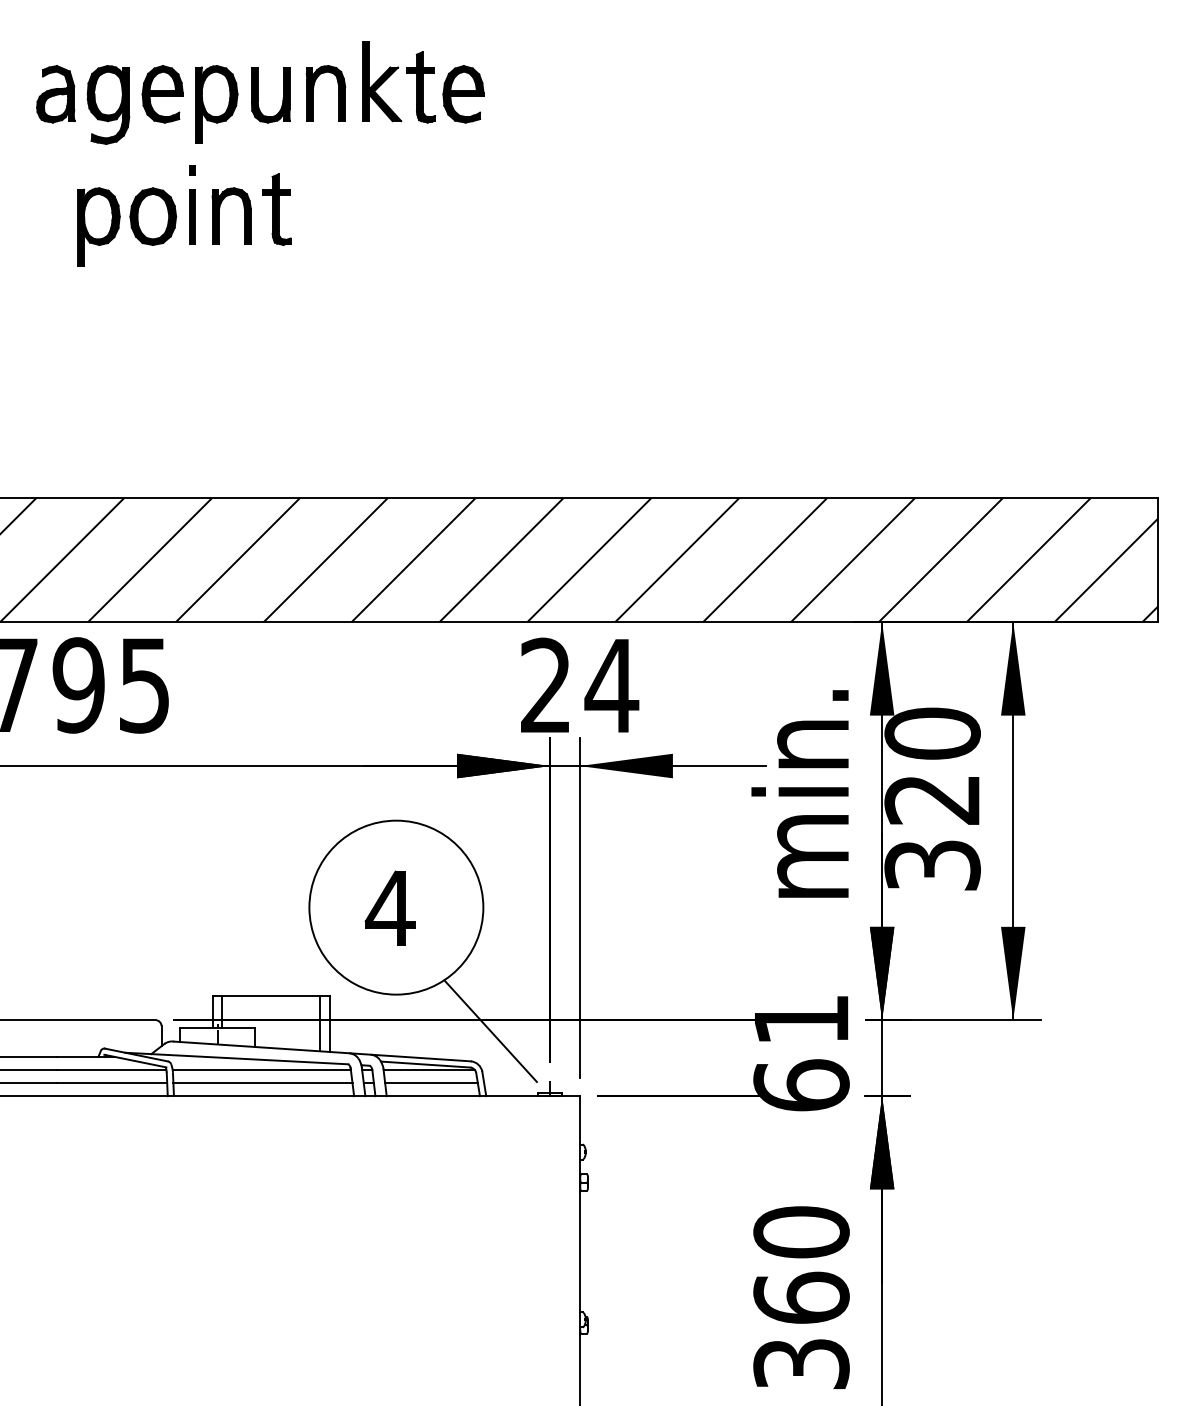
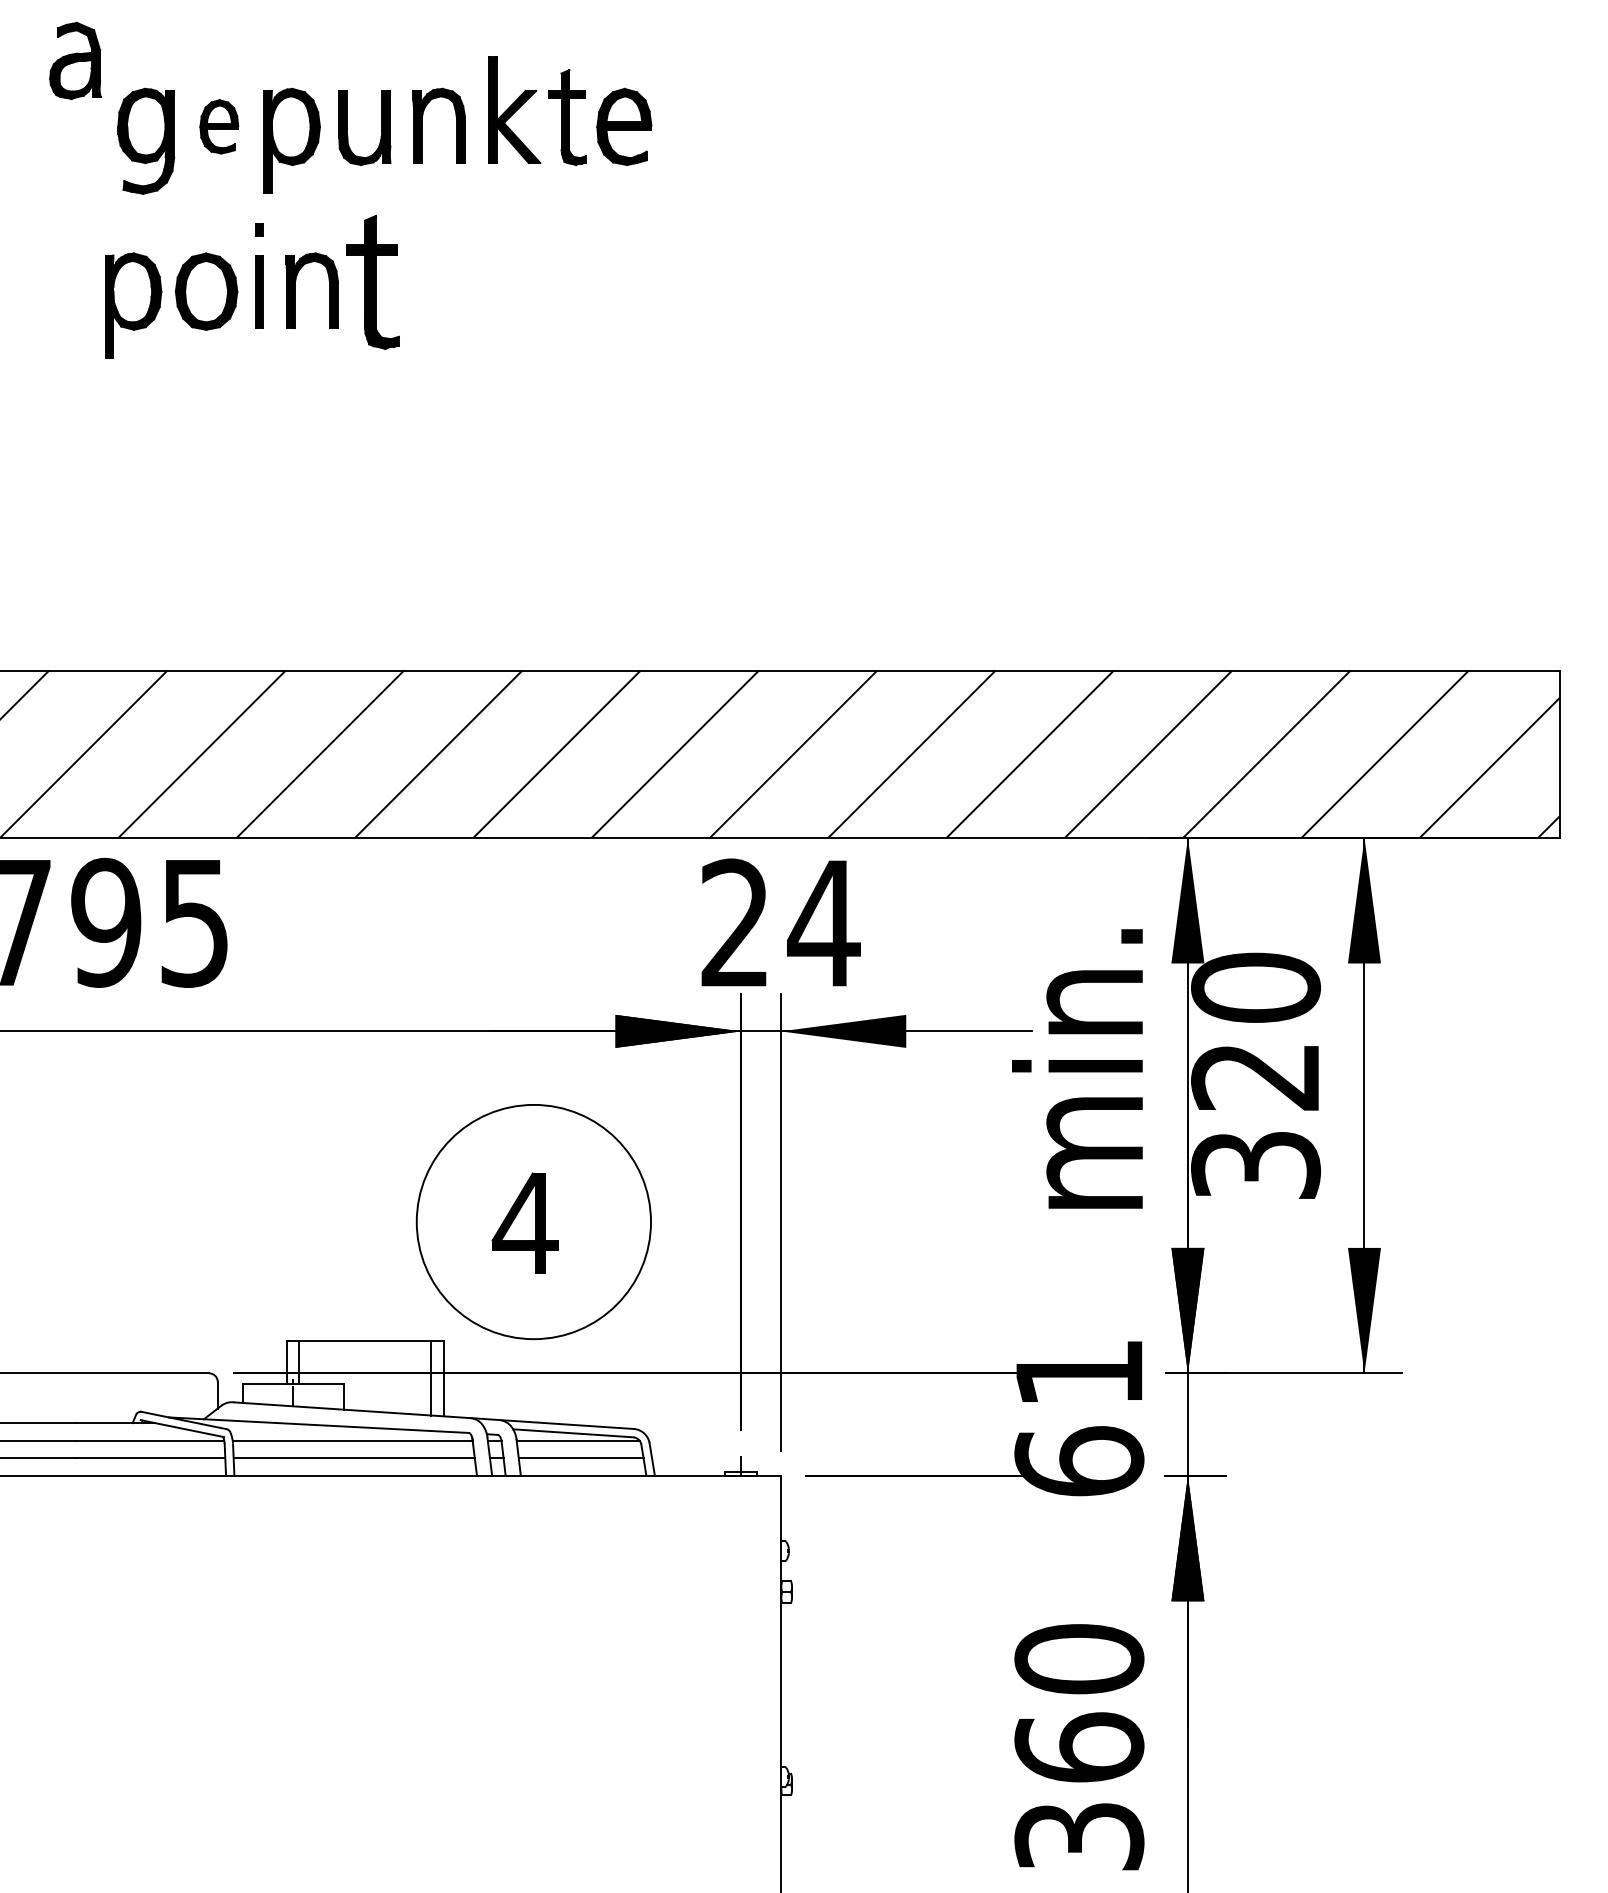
part: (55, 93) -> (75, 60), moved
part: (162, 93) -> (219, 126), size x0.7
part: (276, 209) -> (372, 281), size x1.4
line: (490, 1030) -> (660, 1387), removed

